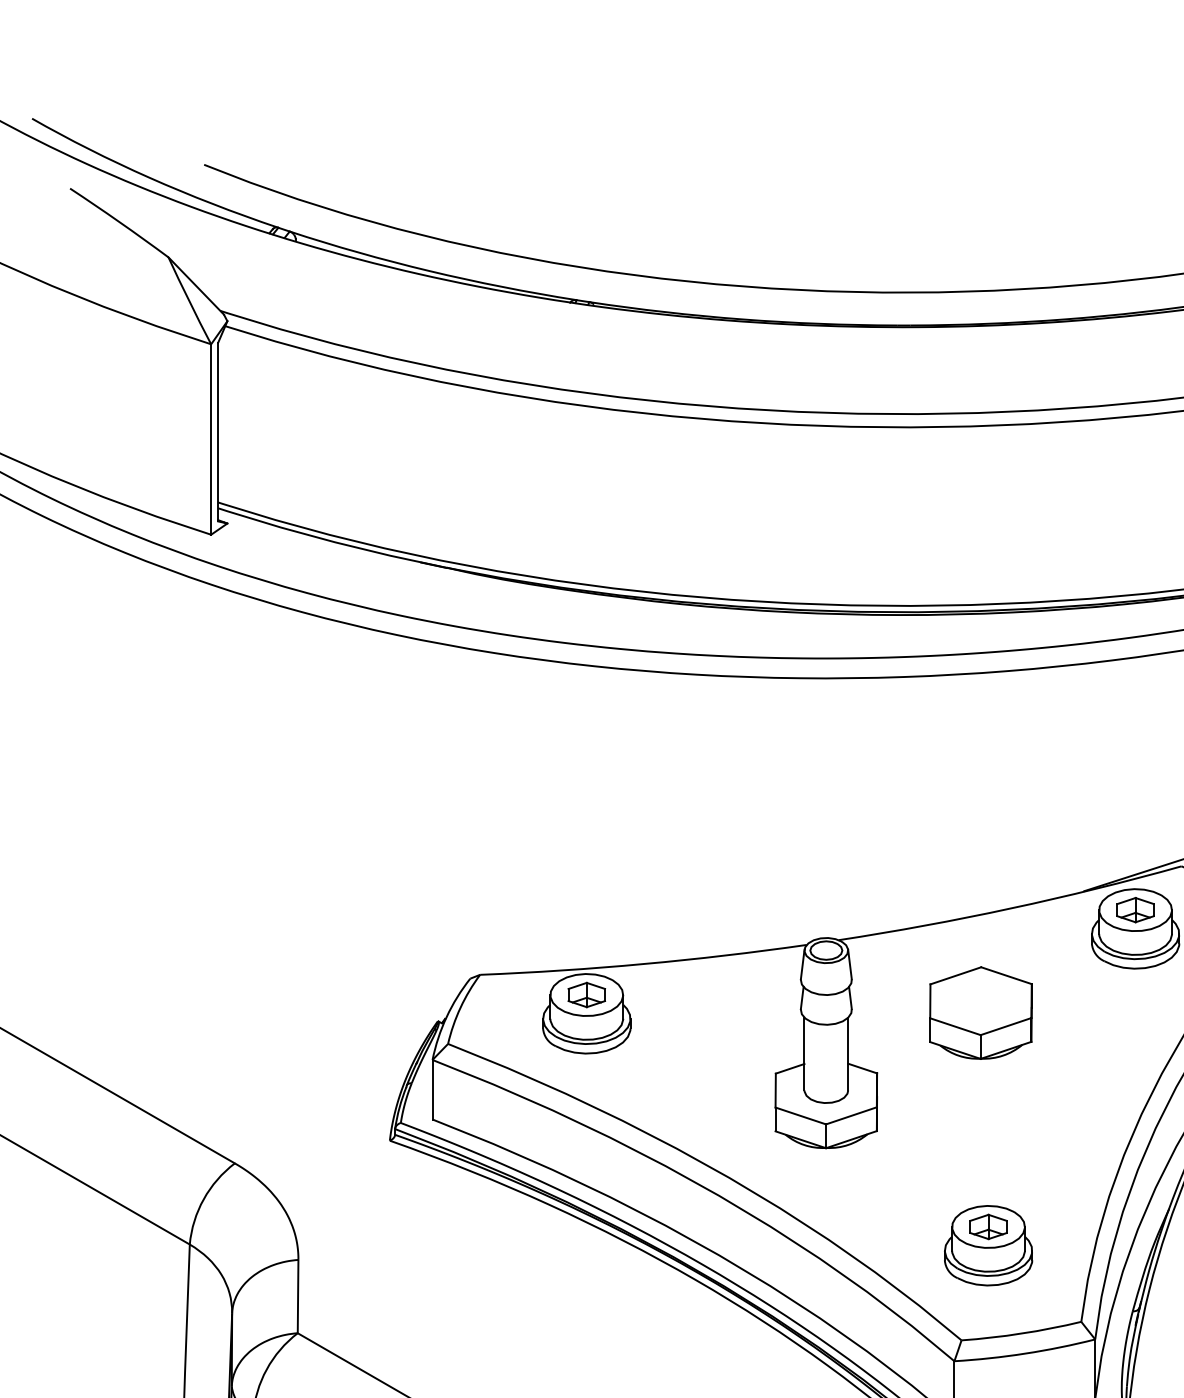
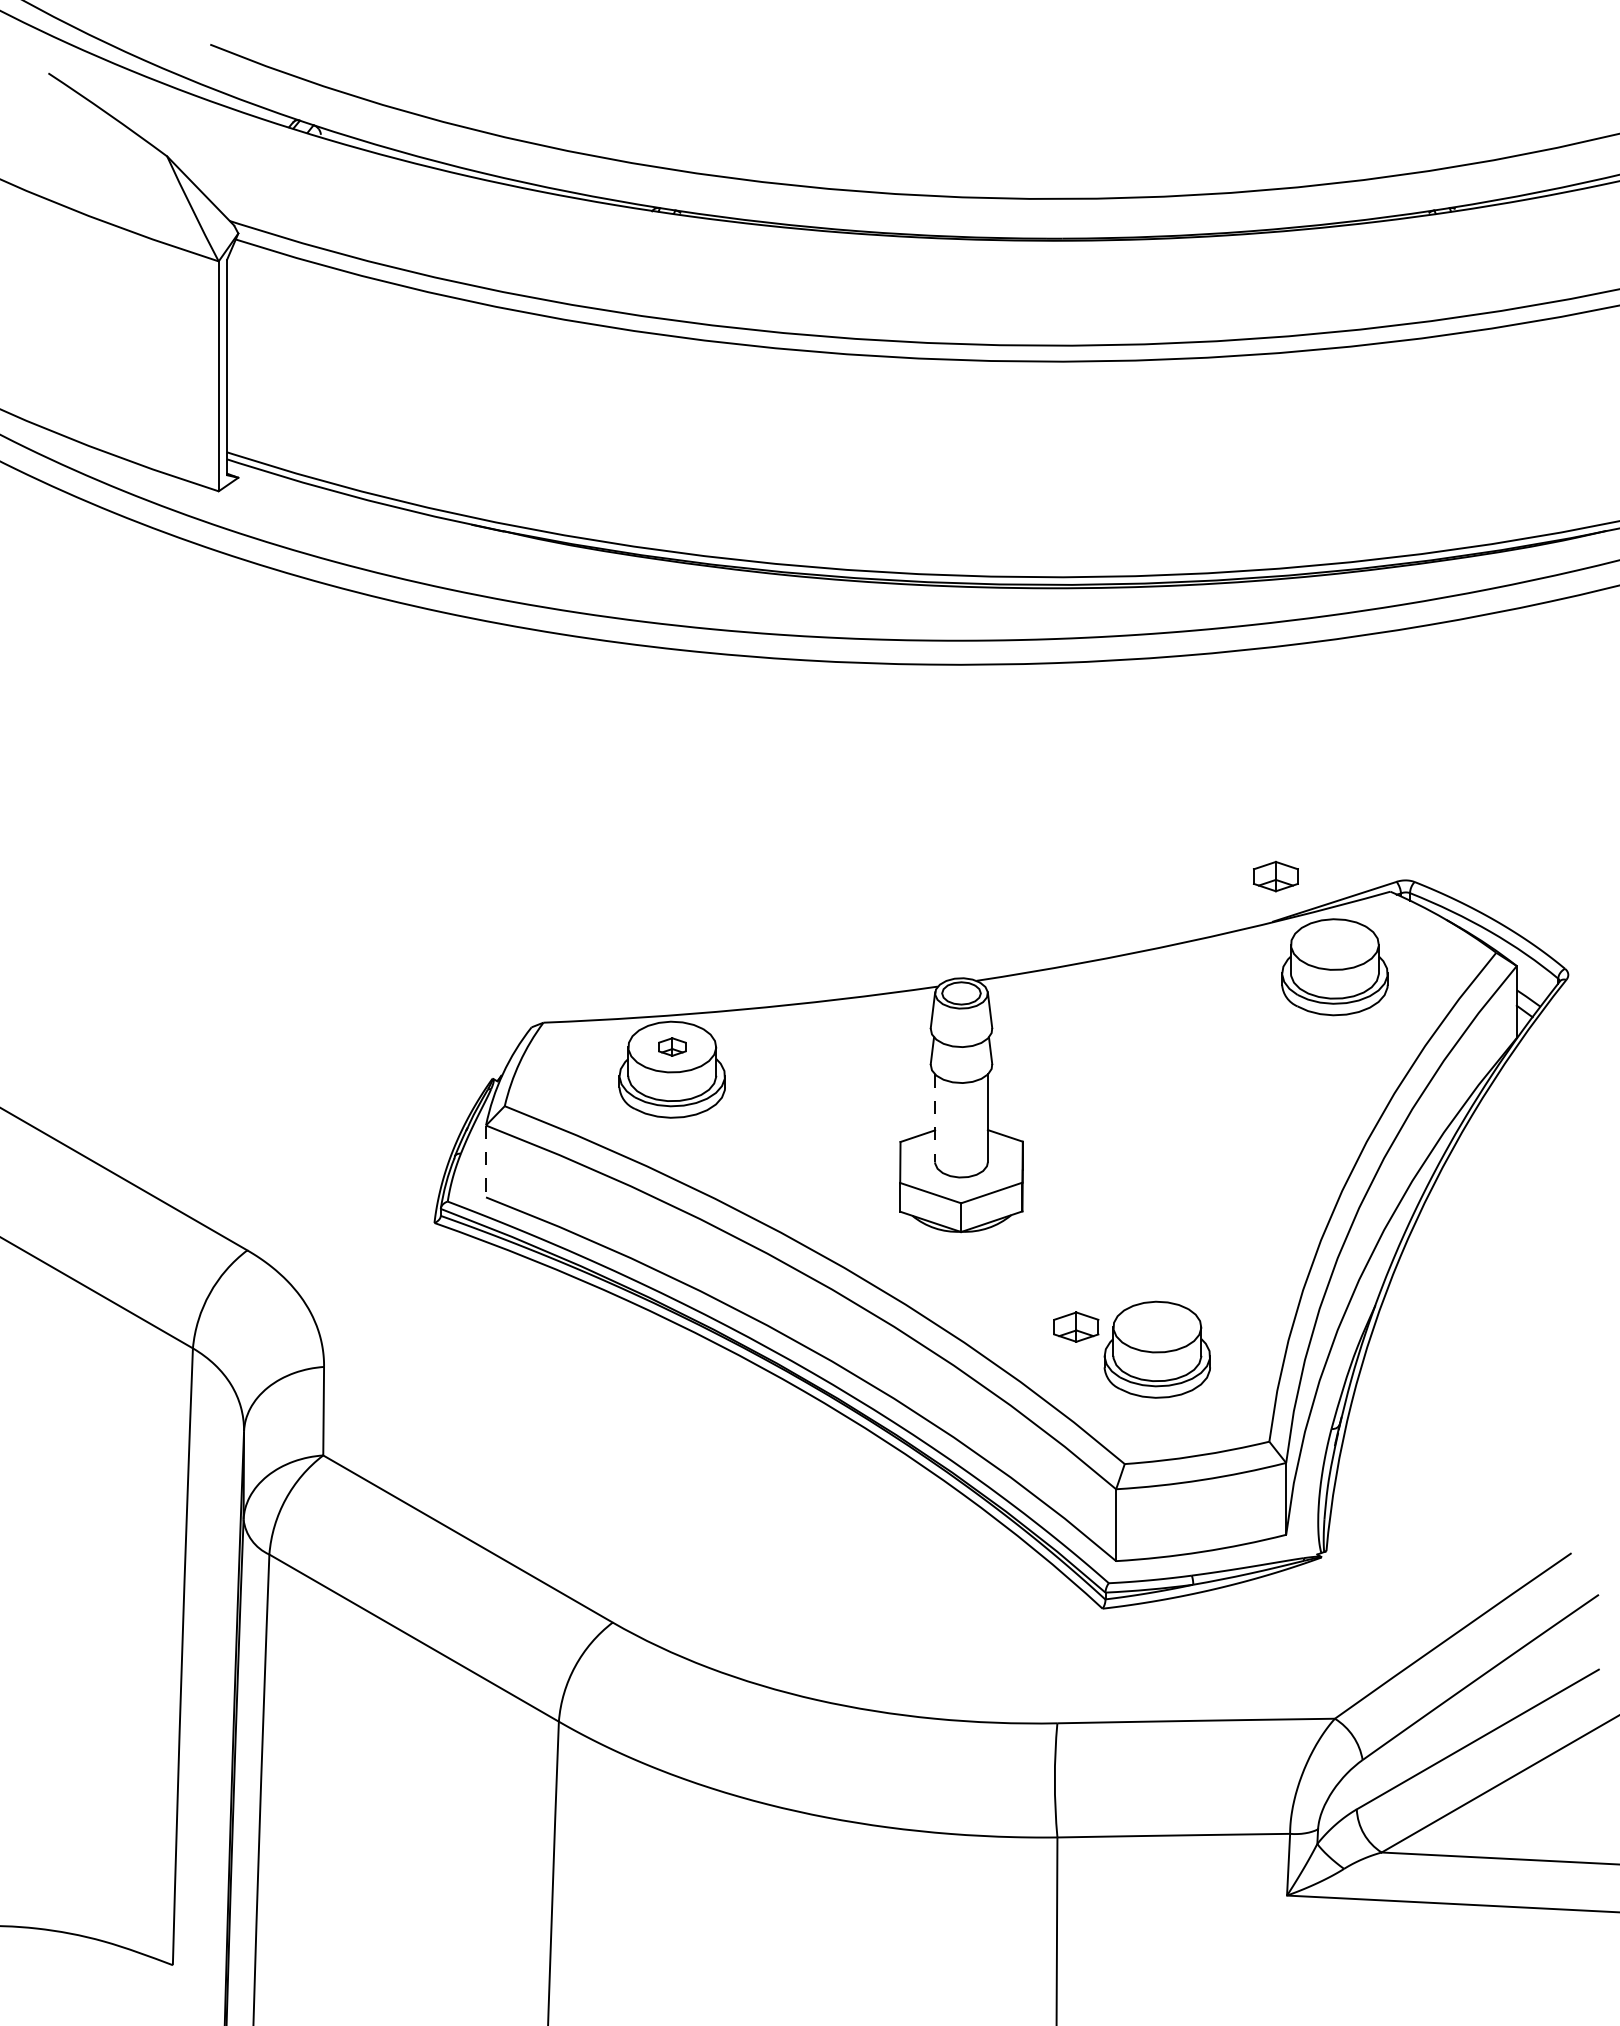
part: (1135, 910) -> (1275, 876), moved
part: (586, 994) -> (672, 1046), size x0.6
part: (980, 1012) -> (1147, 1068), removed
line: (804, 1054) -> (935, 1118), solid -> dashed
line: (432, 1089) -> (486, 1161), solid -> dashed
part: (988, 1226) -> (1076, 1326), moved

